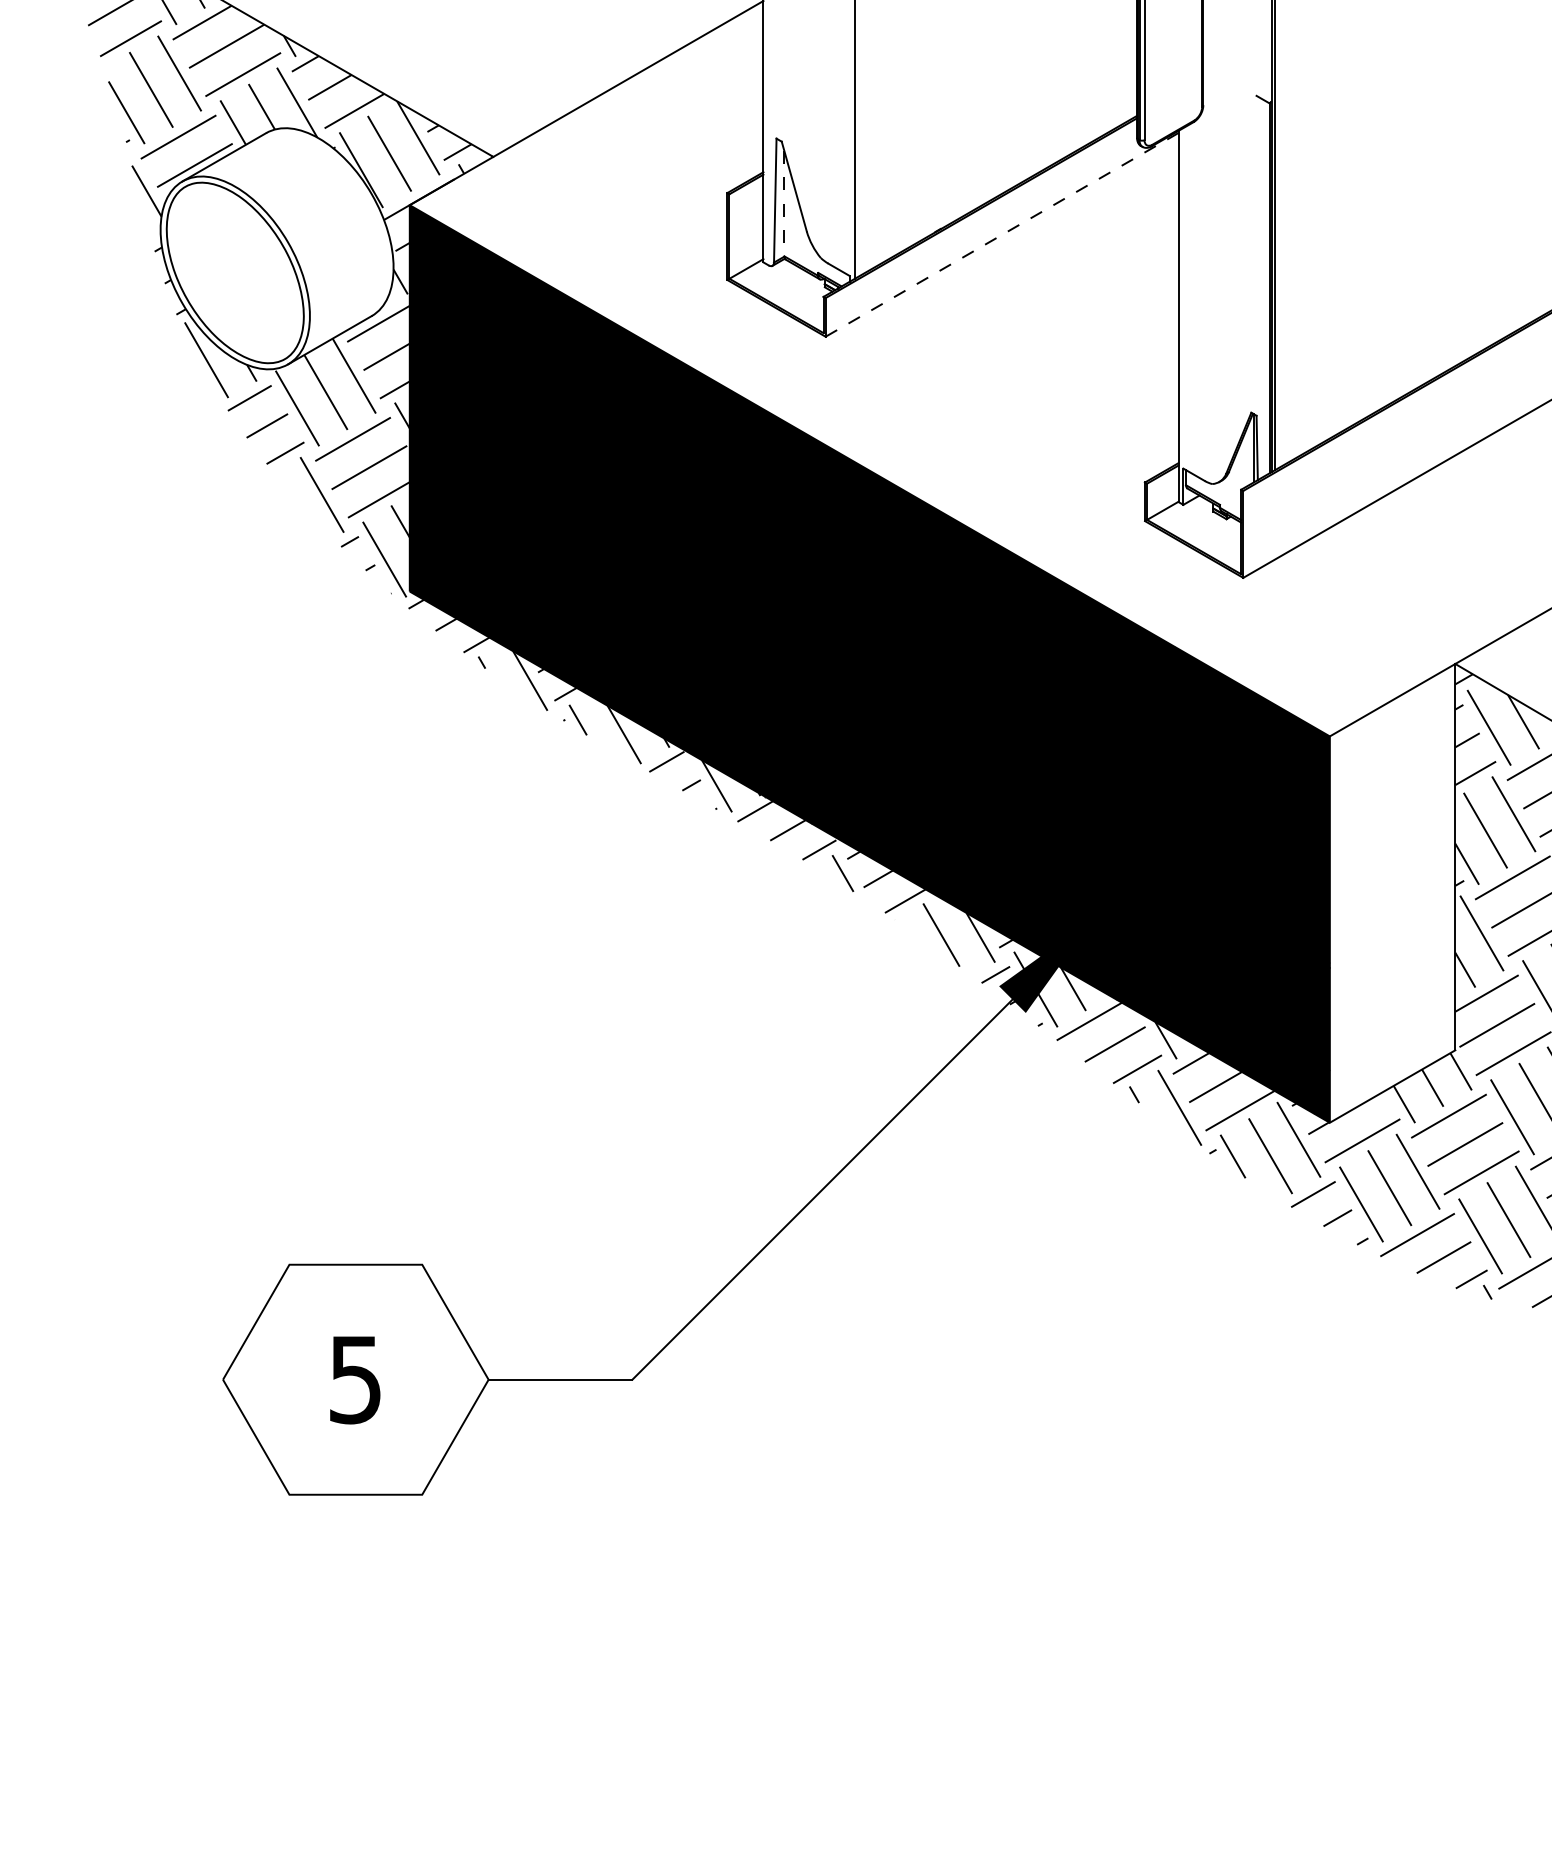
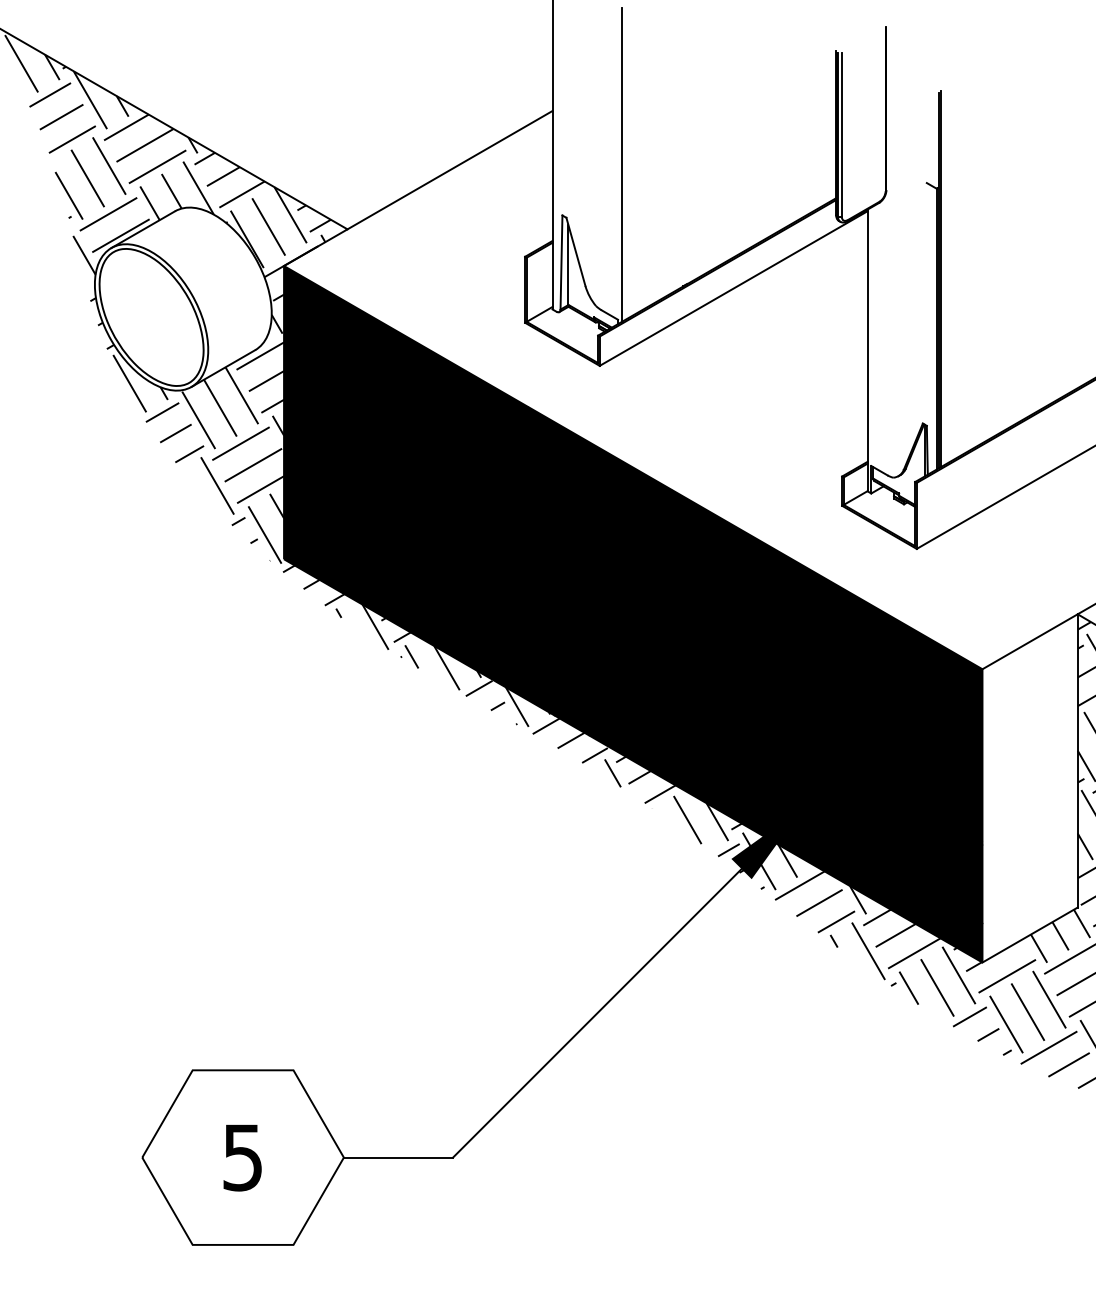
line: (784, 203) -> (568, 264), dashed -> solid
line: (1002, 234) -> (733, 288), dashed -> solid

